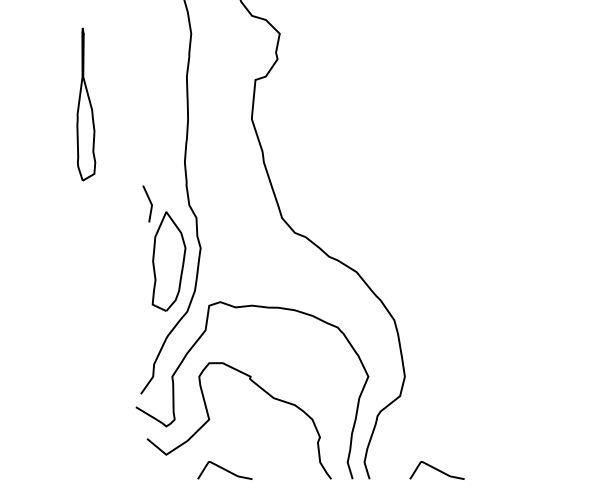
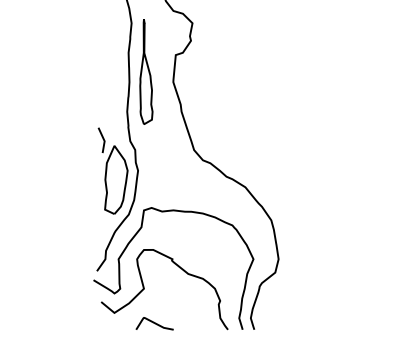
part: (86, 103) -> (146, 71), moved
curve: (436, 470) -> (300, 323), removed

